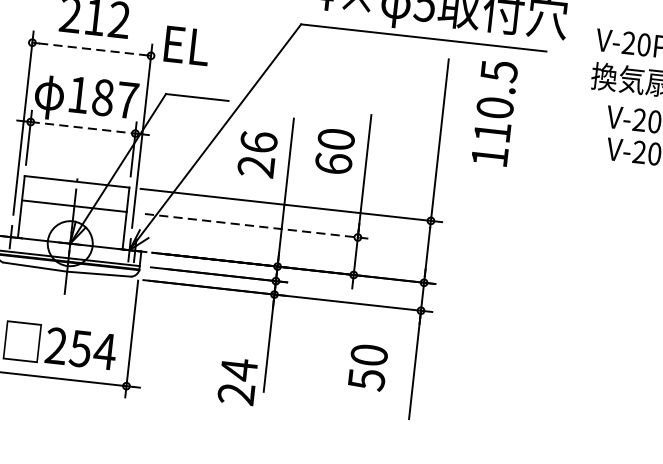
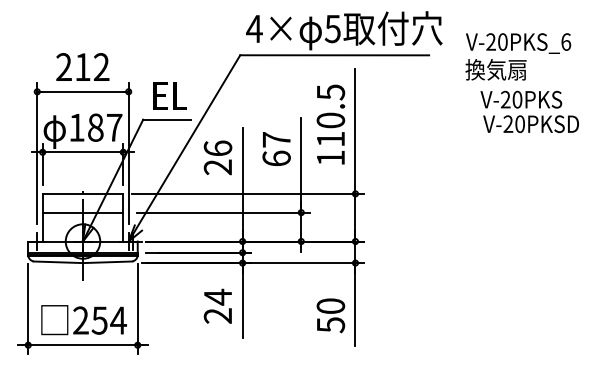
text: (186, 44) -> (169, 95), moved
line: (92, 48) -> (83, 91), dashed -> solid
text: (494, 113) -> (330, 124), moved
line: (83, 128) -> (83, 152), dashed -> solid
text: (336, 138) -> (276, 139), 60 -> 67
line: (258, 226) -> (224, 212), dashed -> solid
text: (367, 367) -> (330, 315), moved
text: (237, 380) -> (217, 305), moved

